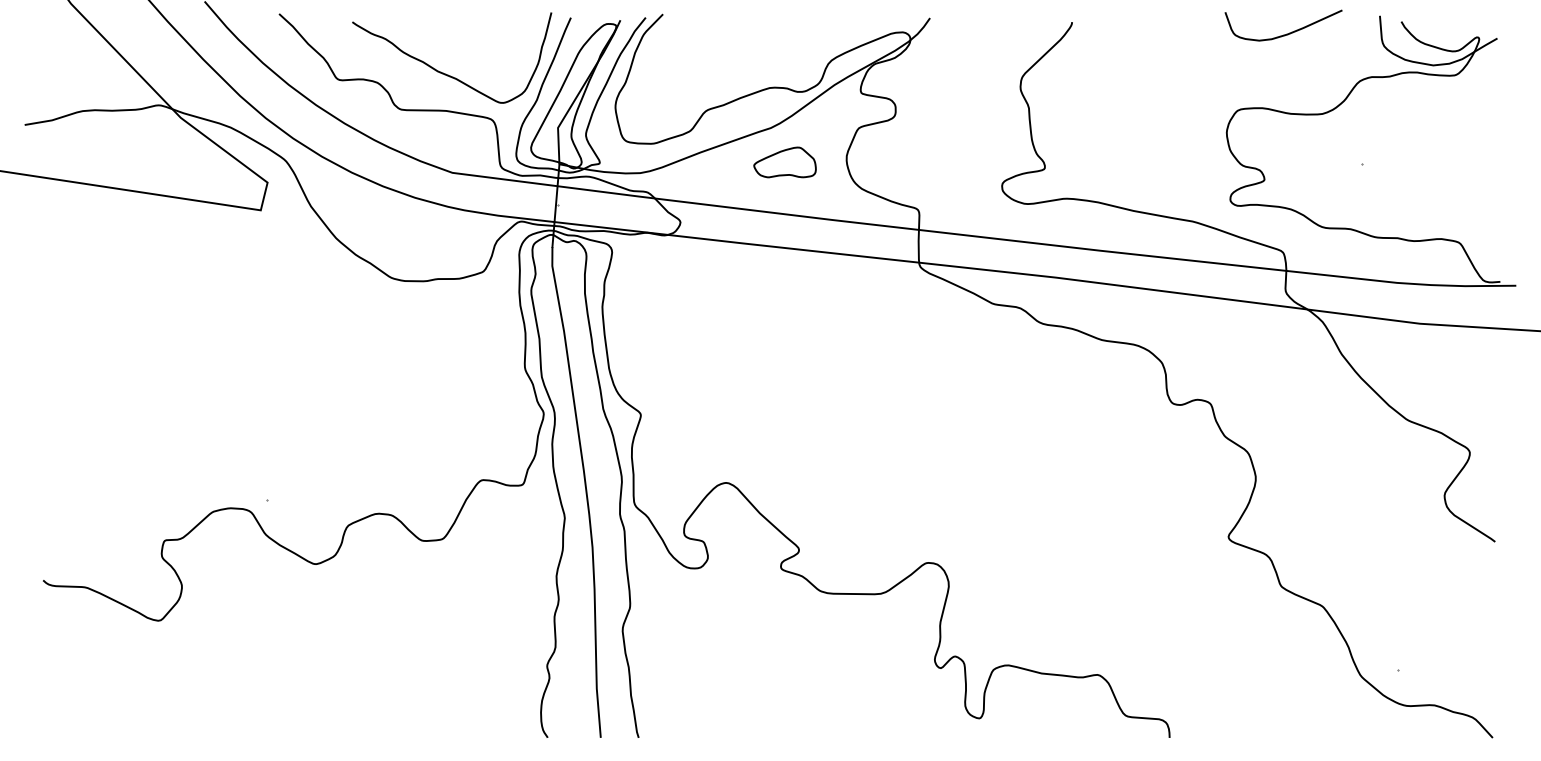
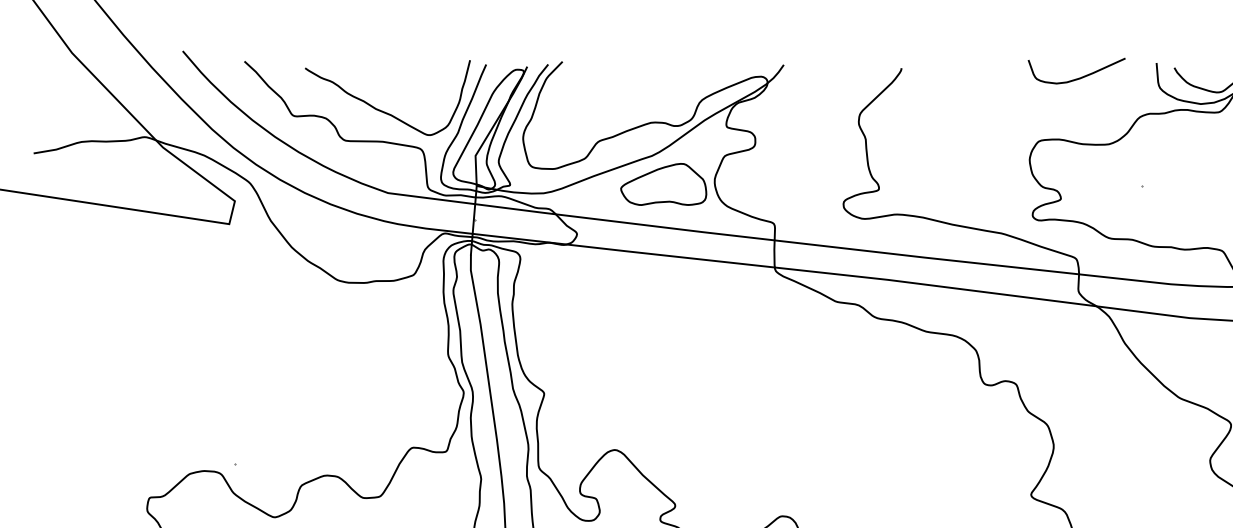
part: (784, 162) -> (663, 184), size x1.67

